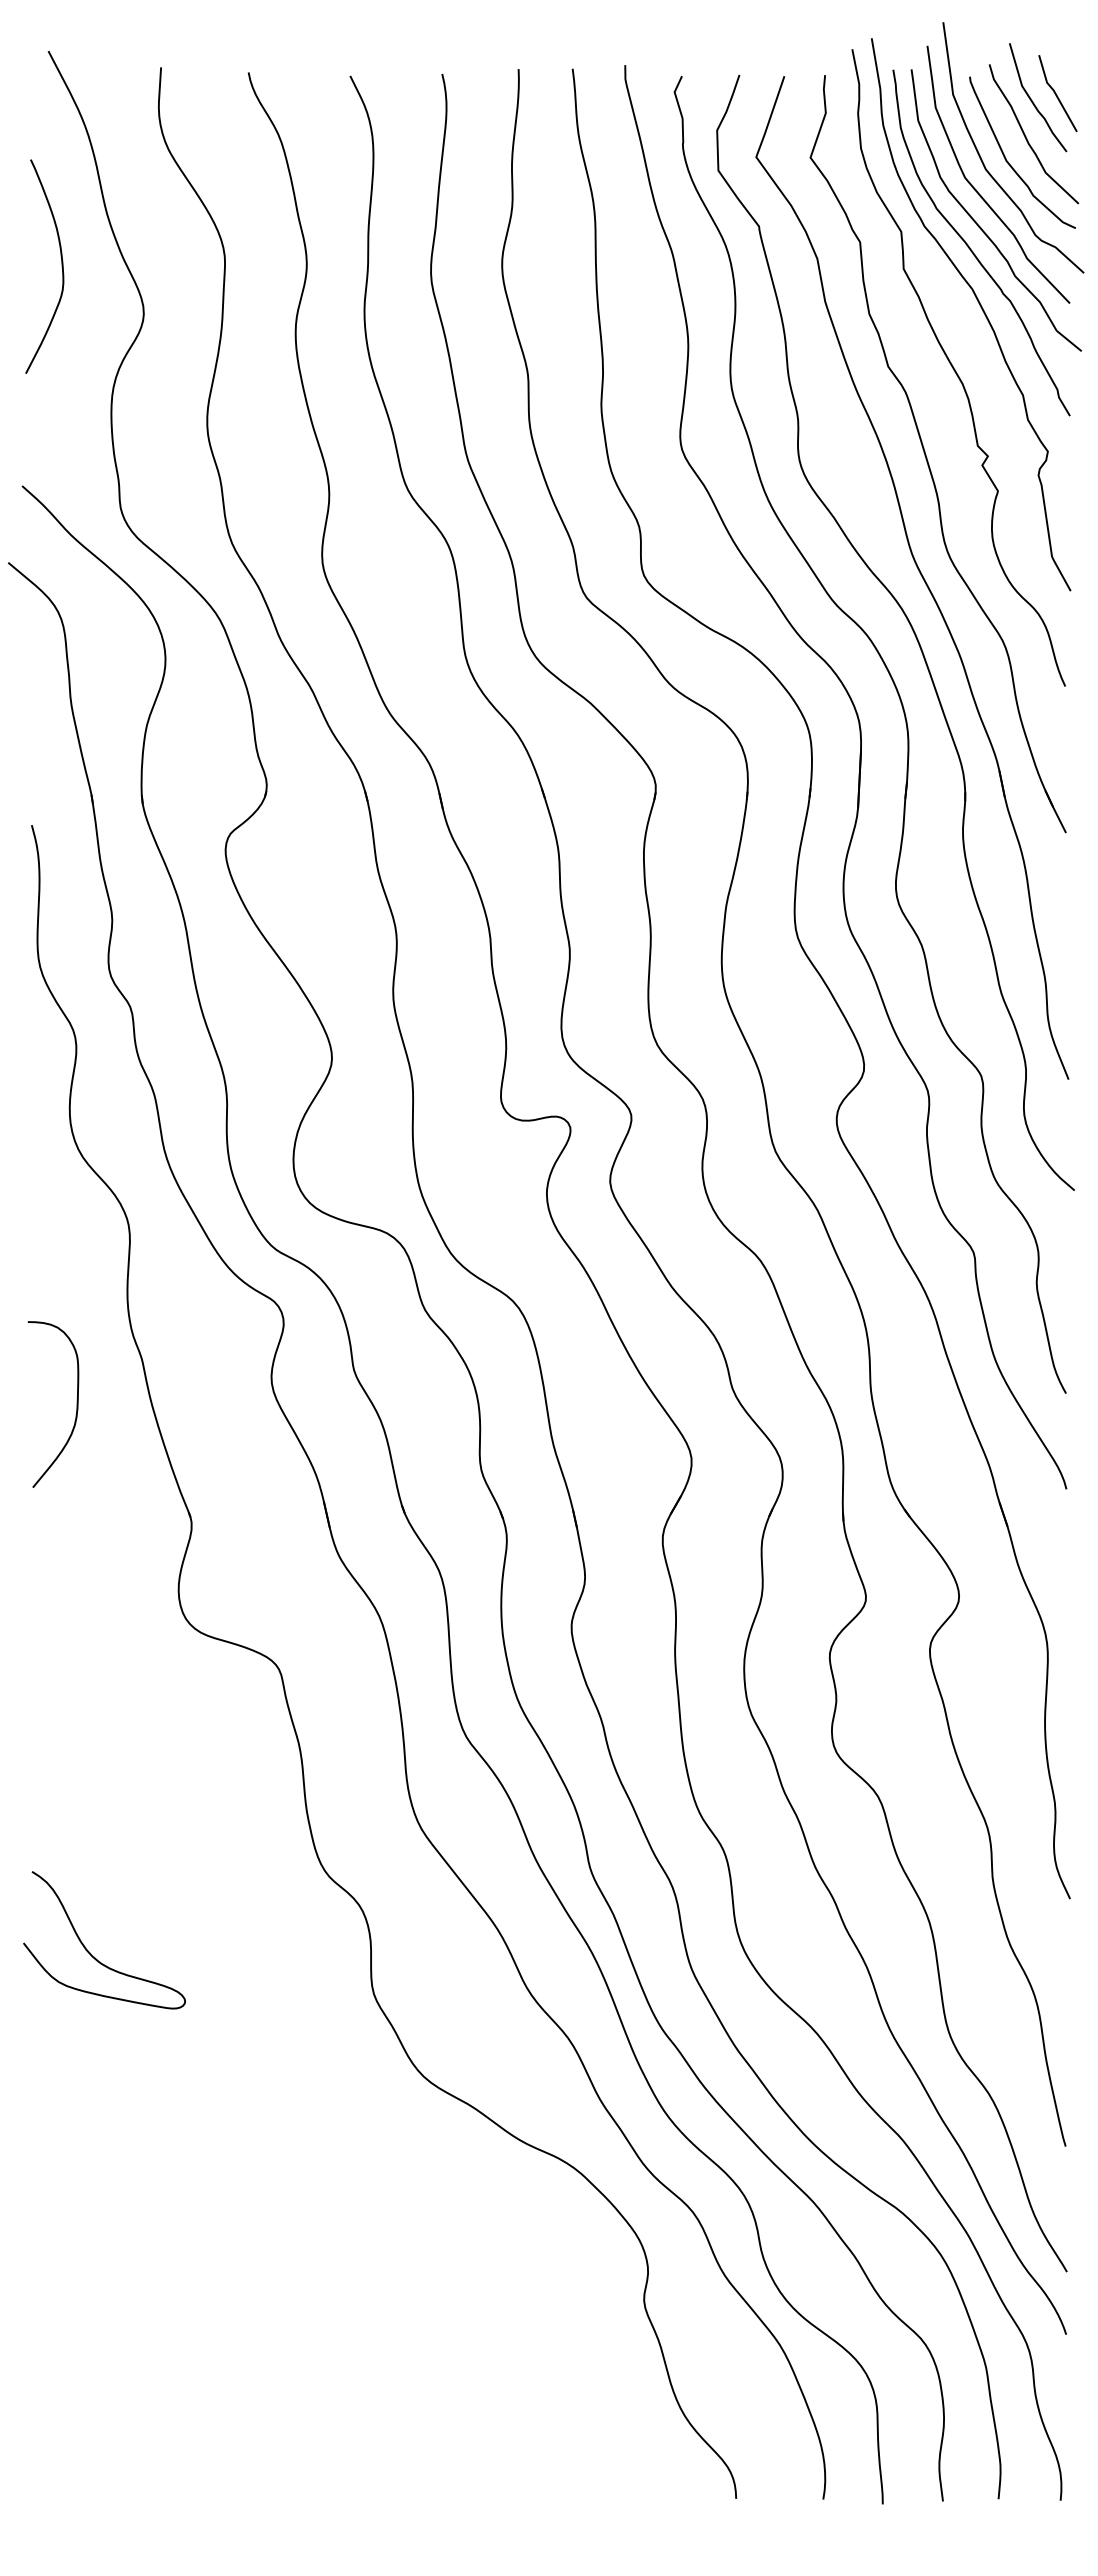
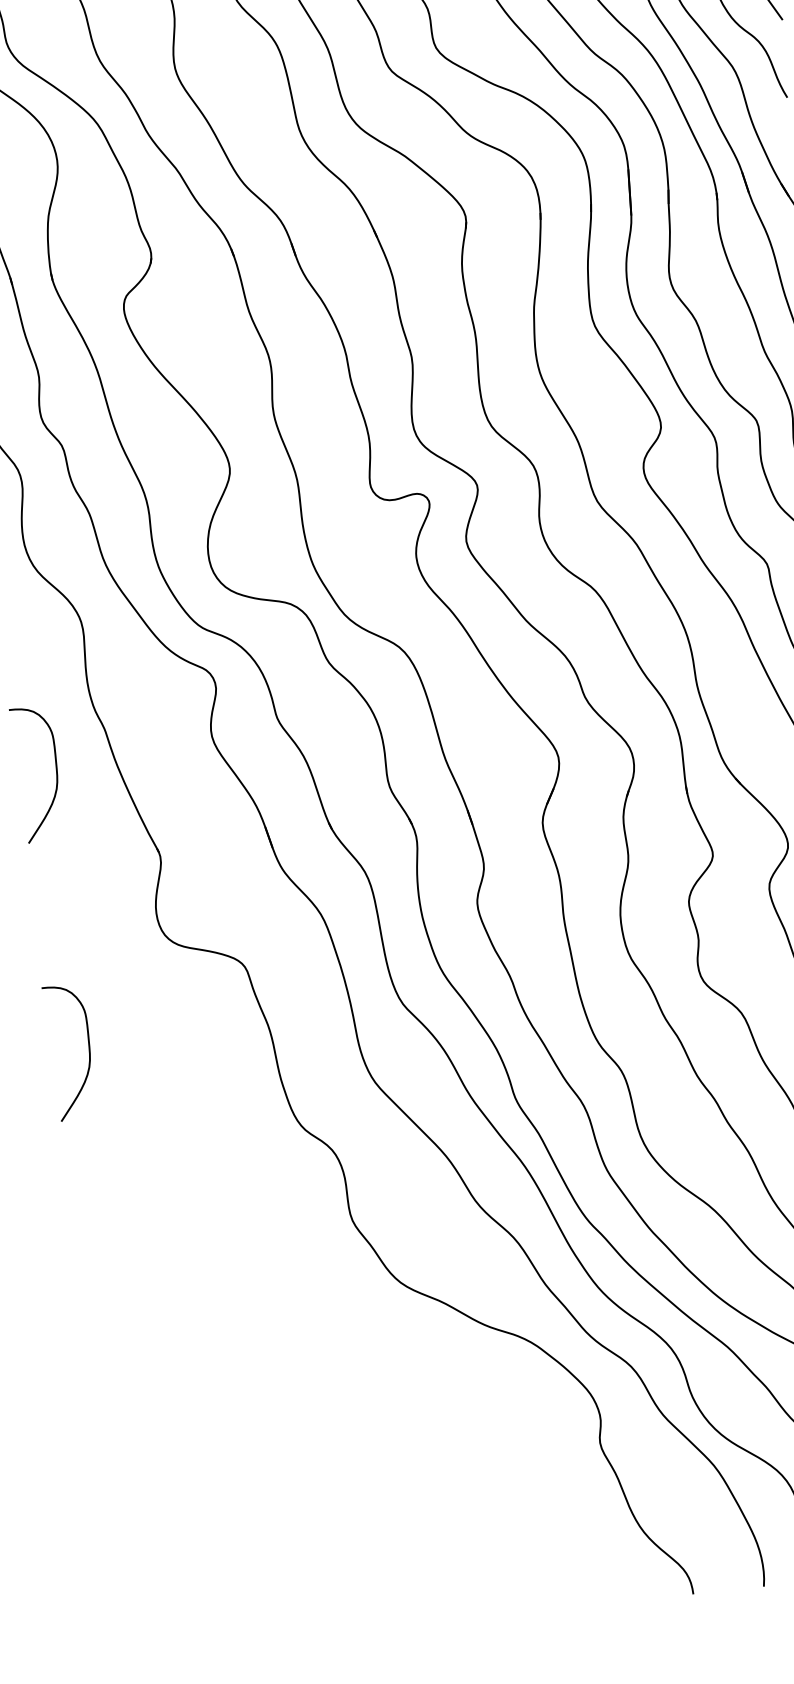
curve: (76, 1748) -> (88, 1050), added
curve: (91, 1953) -> (120, 1214), removed

